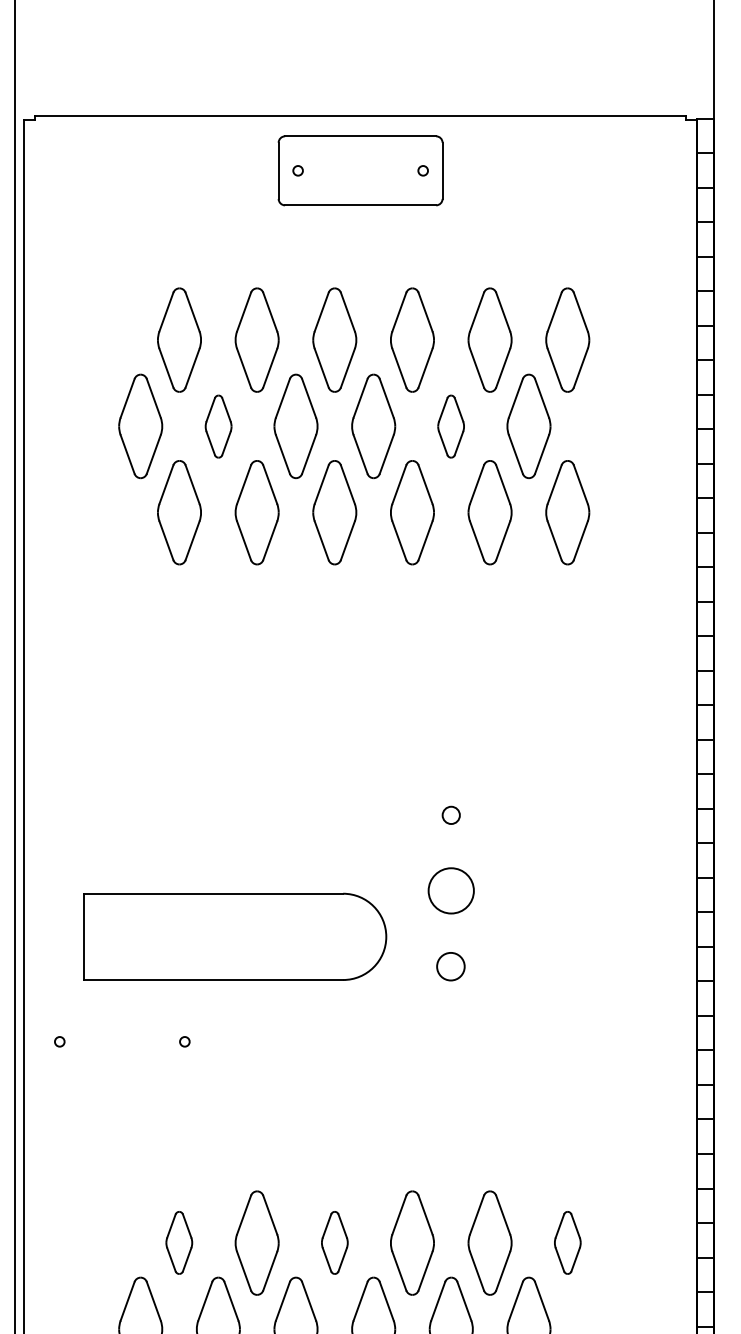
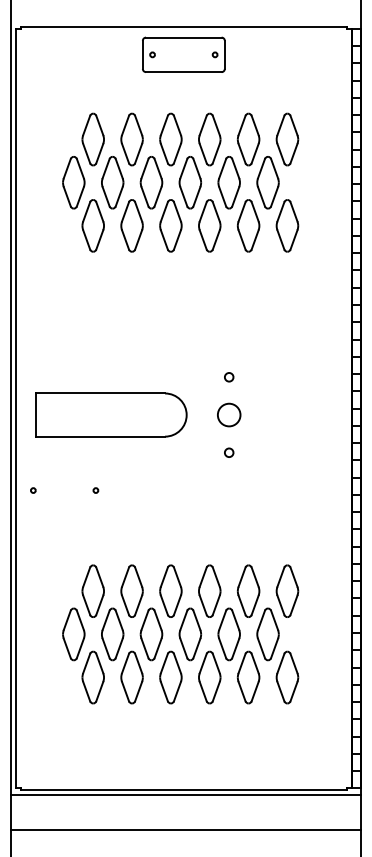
part: (218, 425) -> (112, 182), size x1.67
part: (449, 425) -> (228, 182), size x1.67
part: (236, 935) -> (111, 414), moved
circle: (451, 965) -> (229, 452), size x0.62
part: (178, 1241) -> (92, 590), size x1.67
part: (333, 1241) -> (170, 590), size x1.67
part: (567, 1241) -> (287, 590), size x1.67

